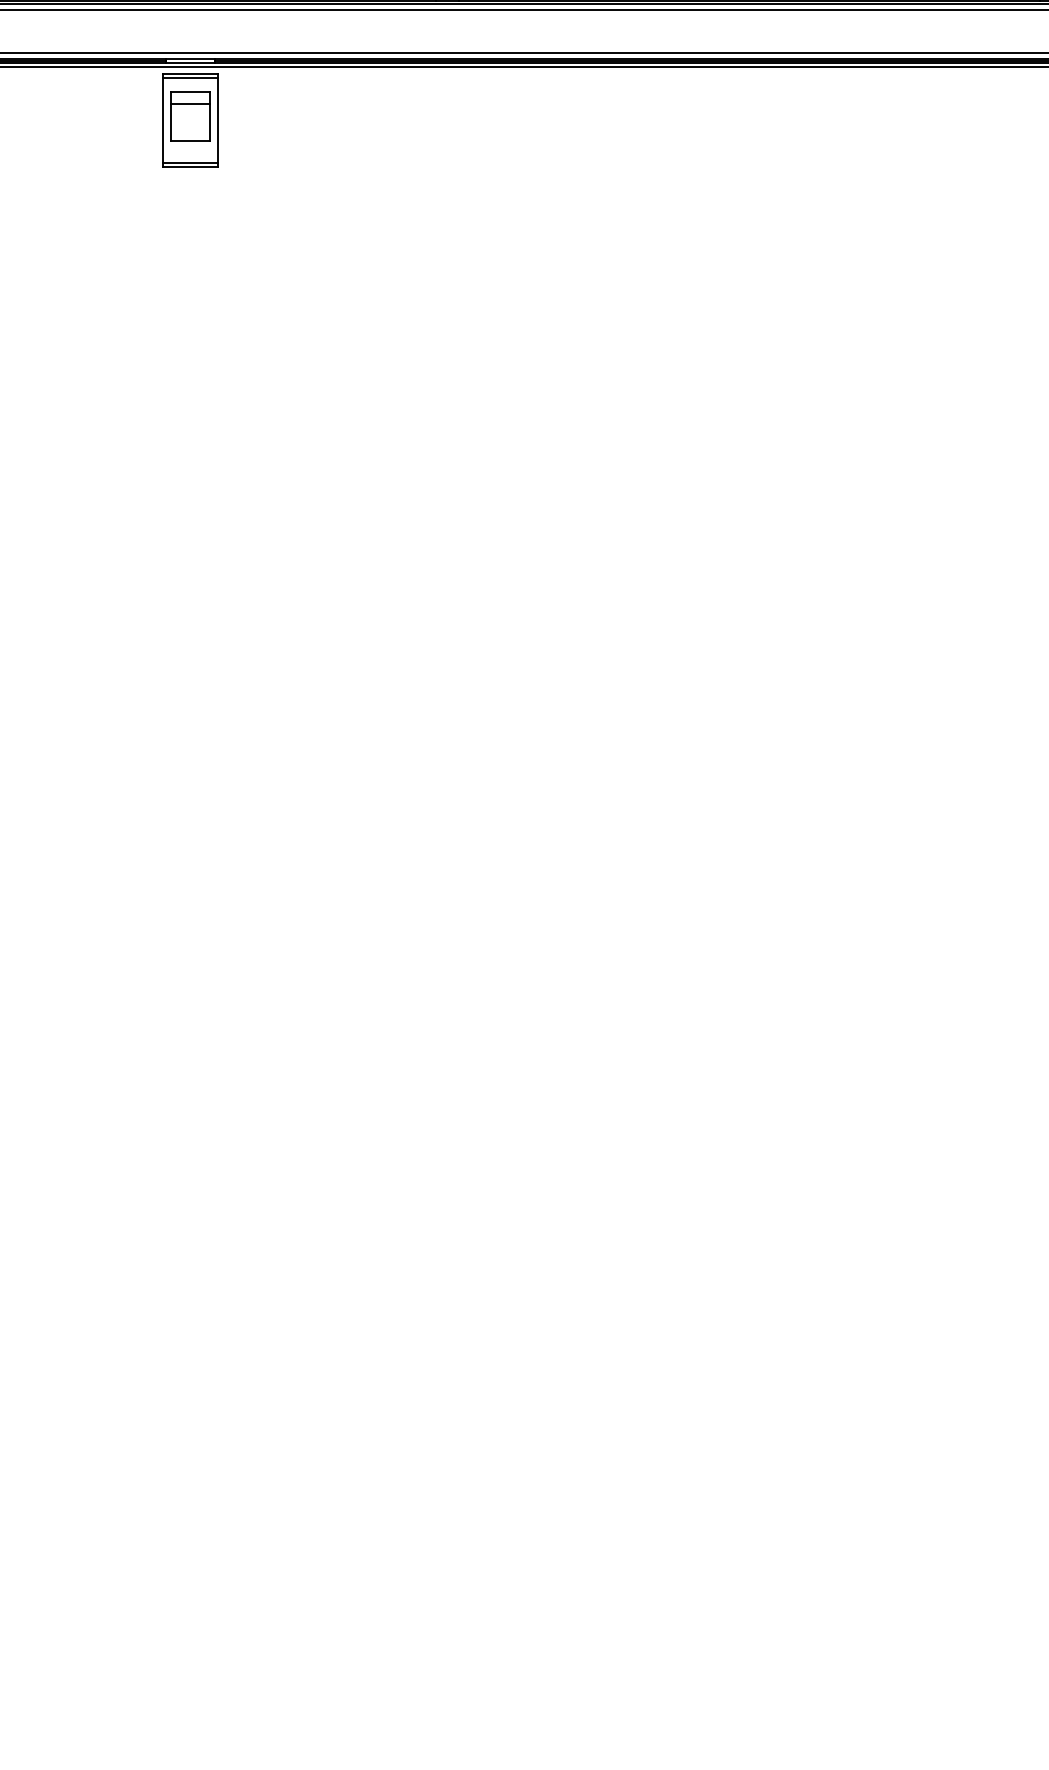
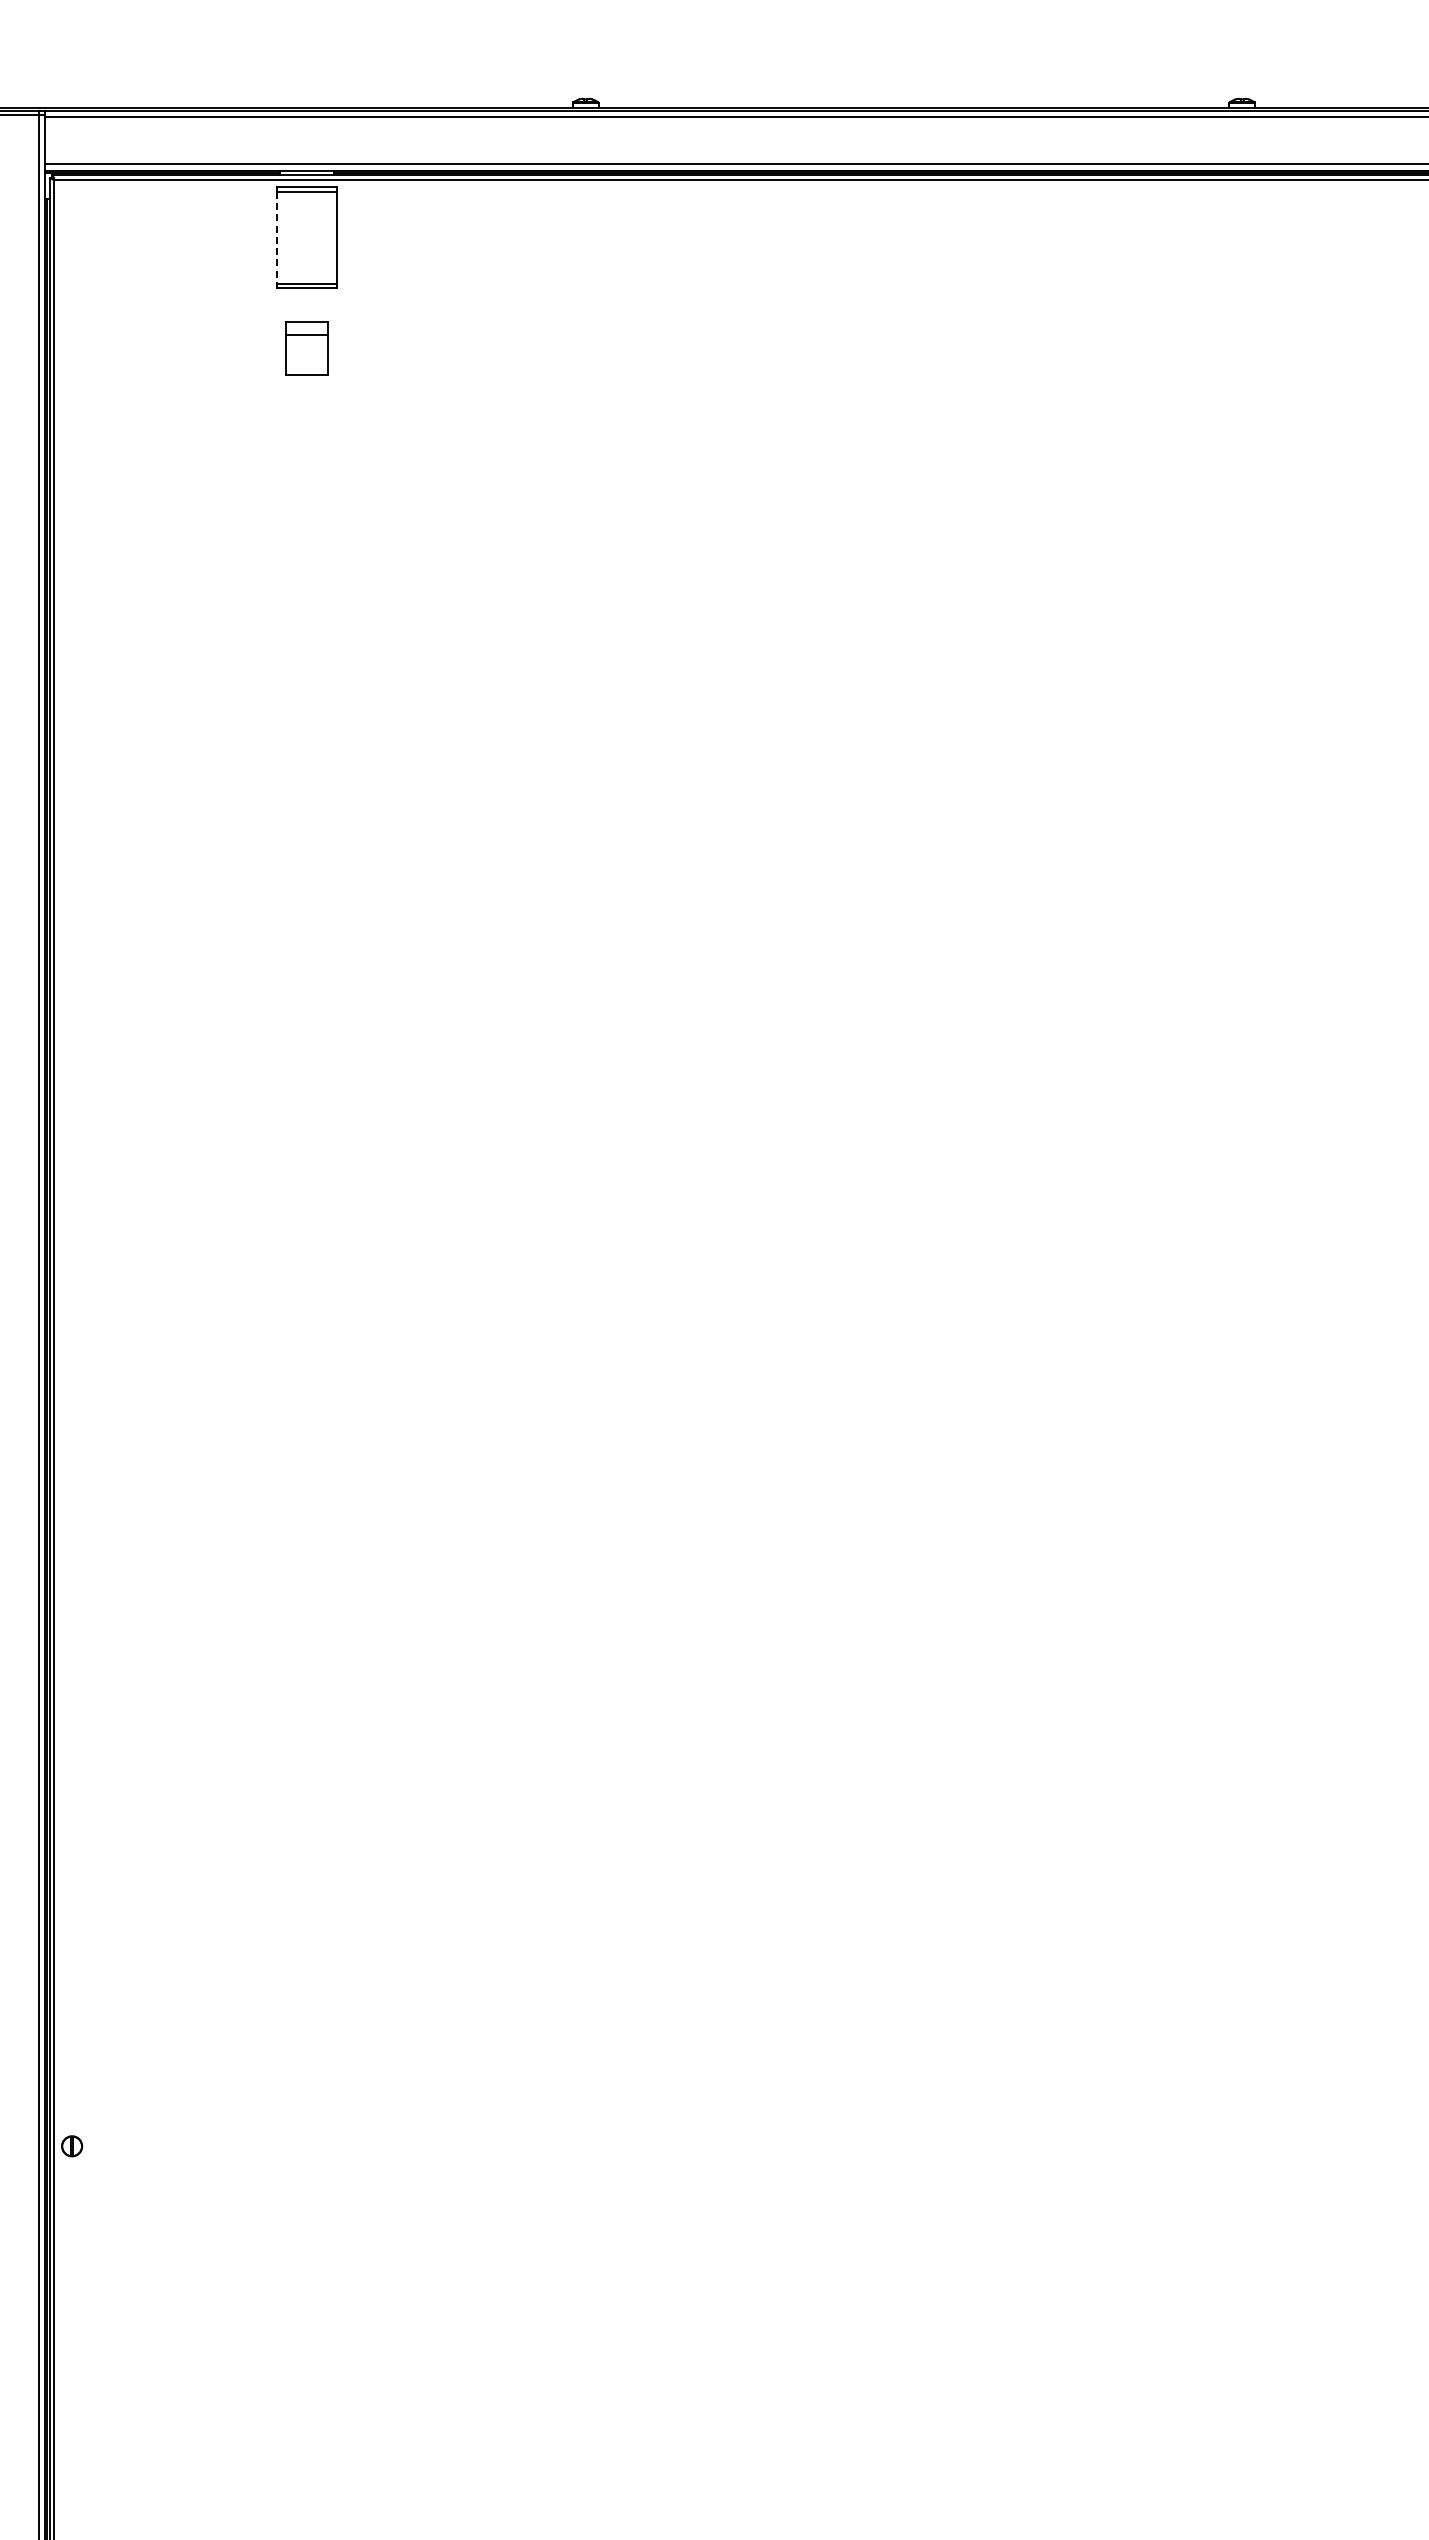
part: (190, 116) -> (306, 348), moved
line: (162, 121) -> (276, 238), solid -> dashed

